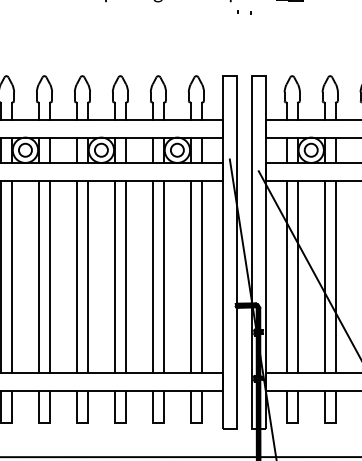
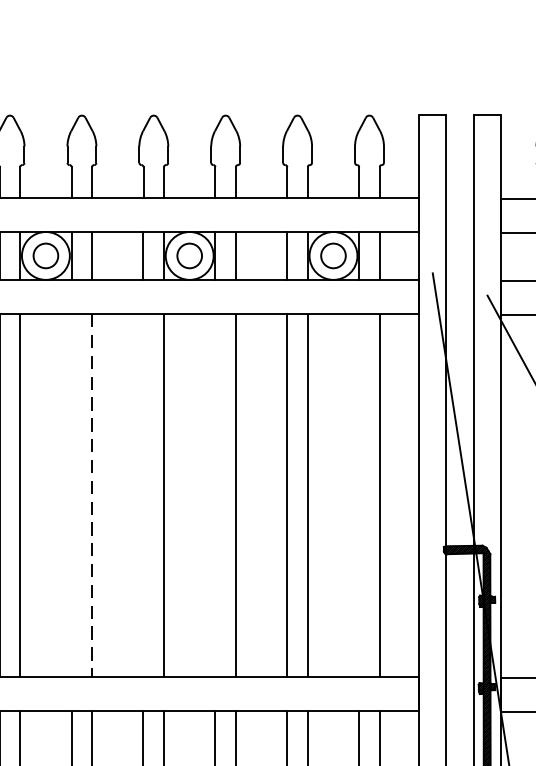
line: (39, 276) -> (72, 494), removed
line: (49, 276) -> (91, 494), solid -> dashed
line: (76, 276) -> (142, 494), removed
line: (114, 276) -> (214, 494), removed
line: (190, 276) -> (358, 494), removed

